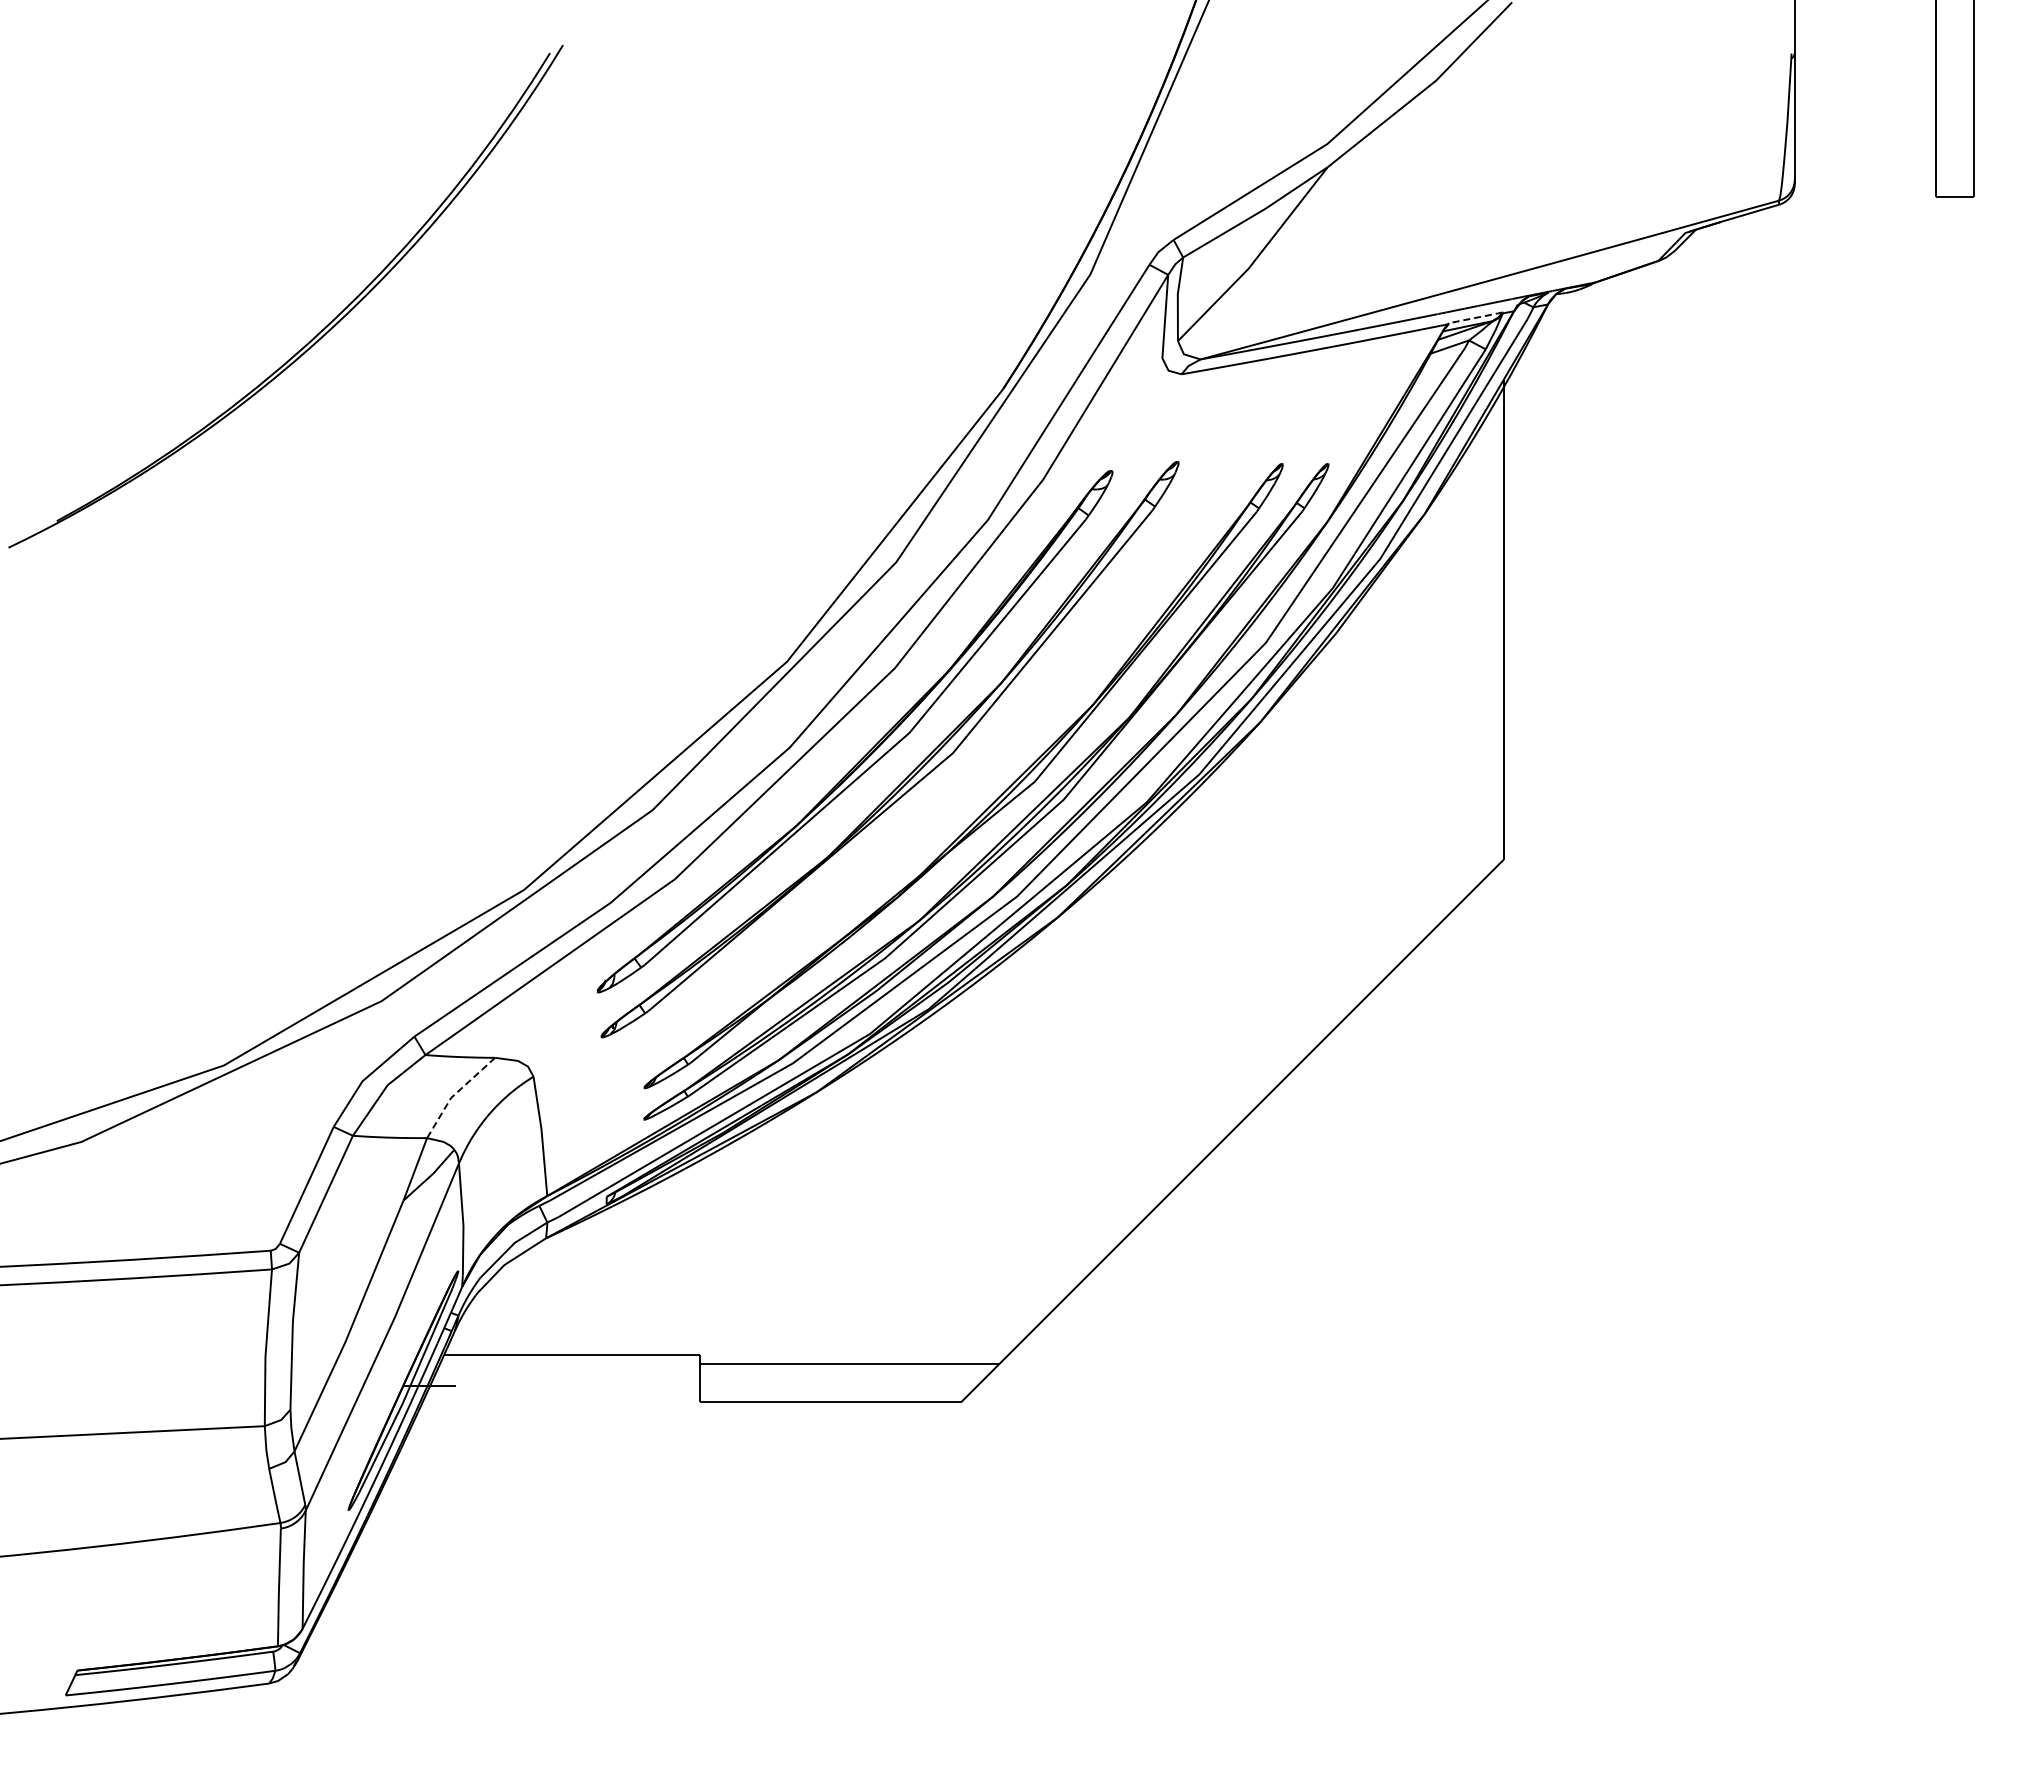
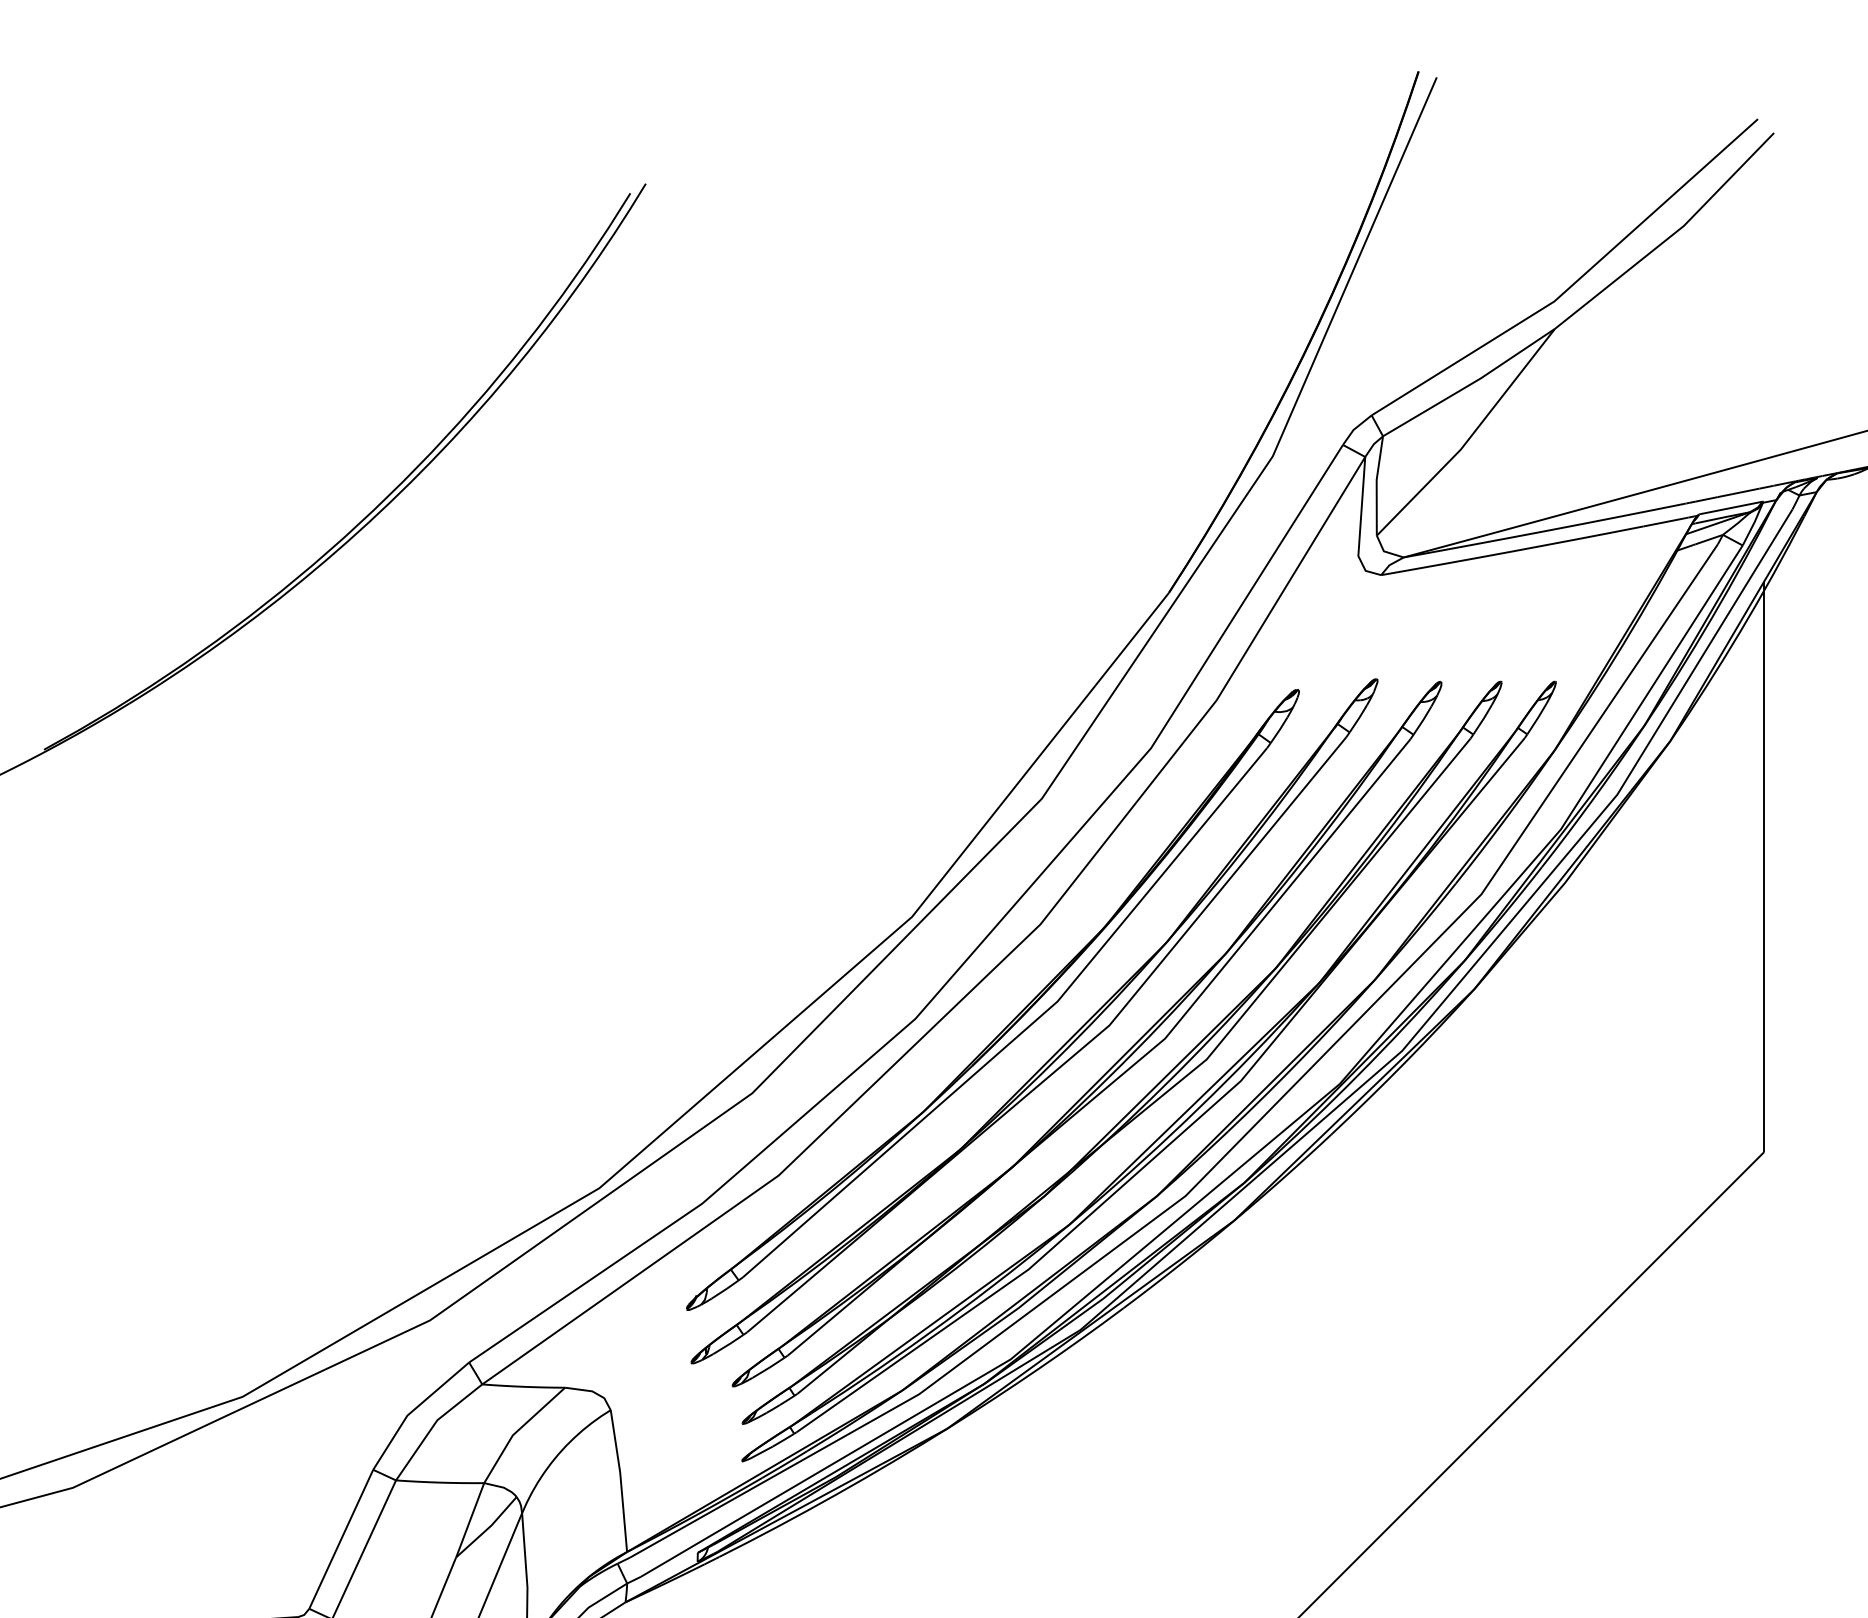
line: (1475, 317) -> (1730, 507), dashed -> solid
part: (958, 783) -> (1115, 1061), added
line: (455, 1093) -> (517, 1430), dashed -> solid

